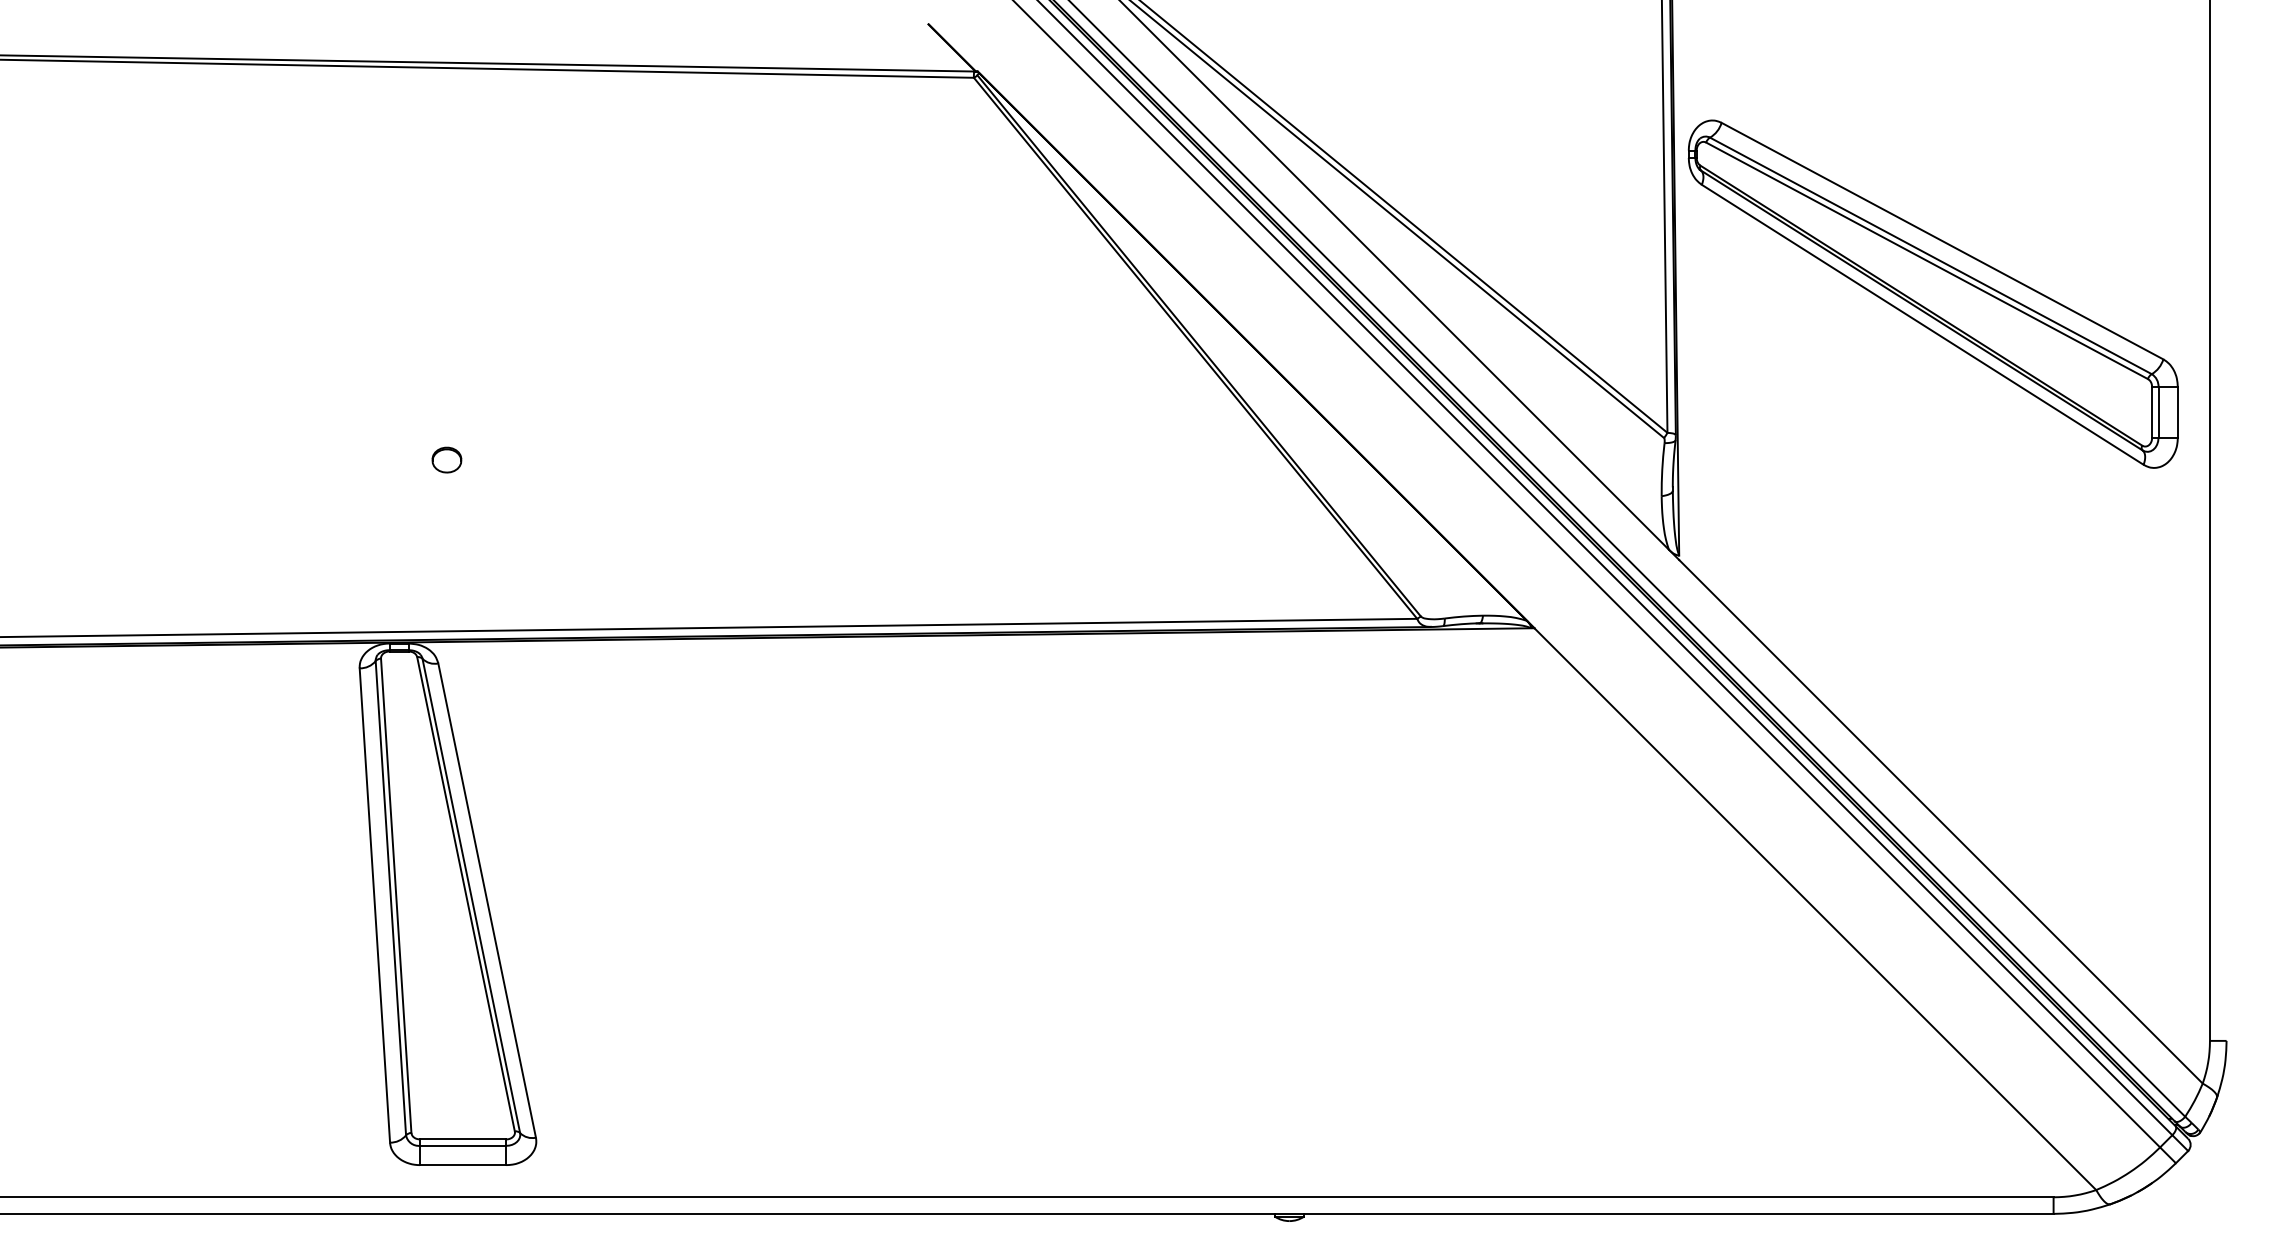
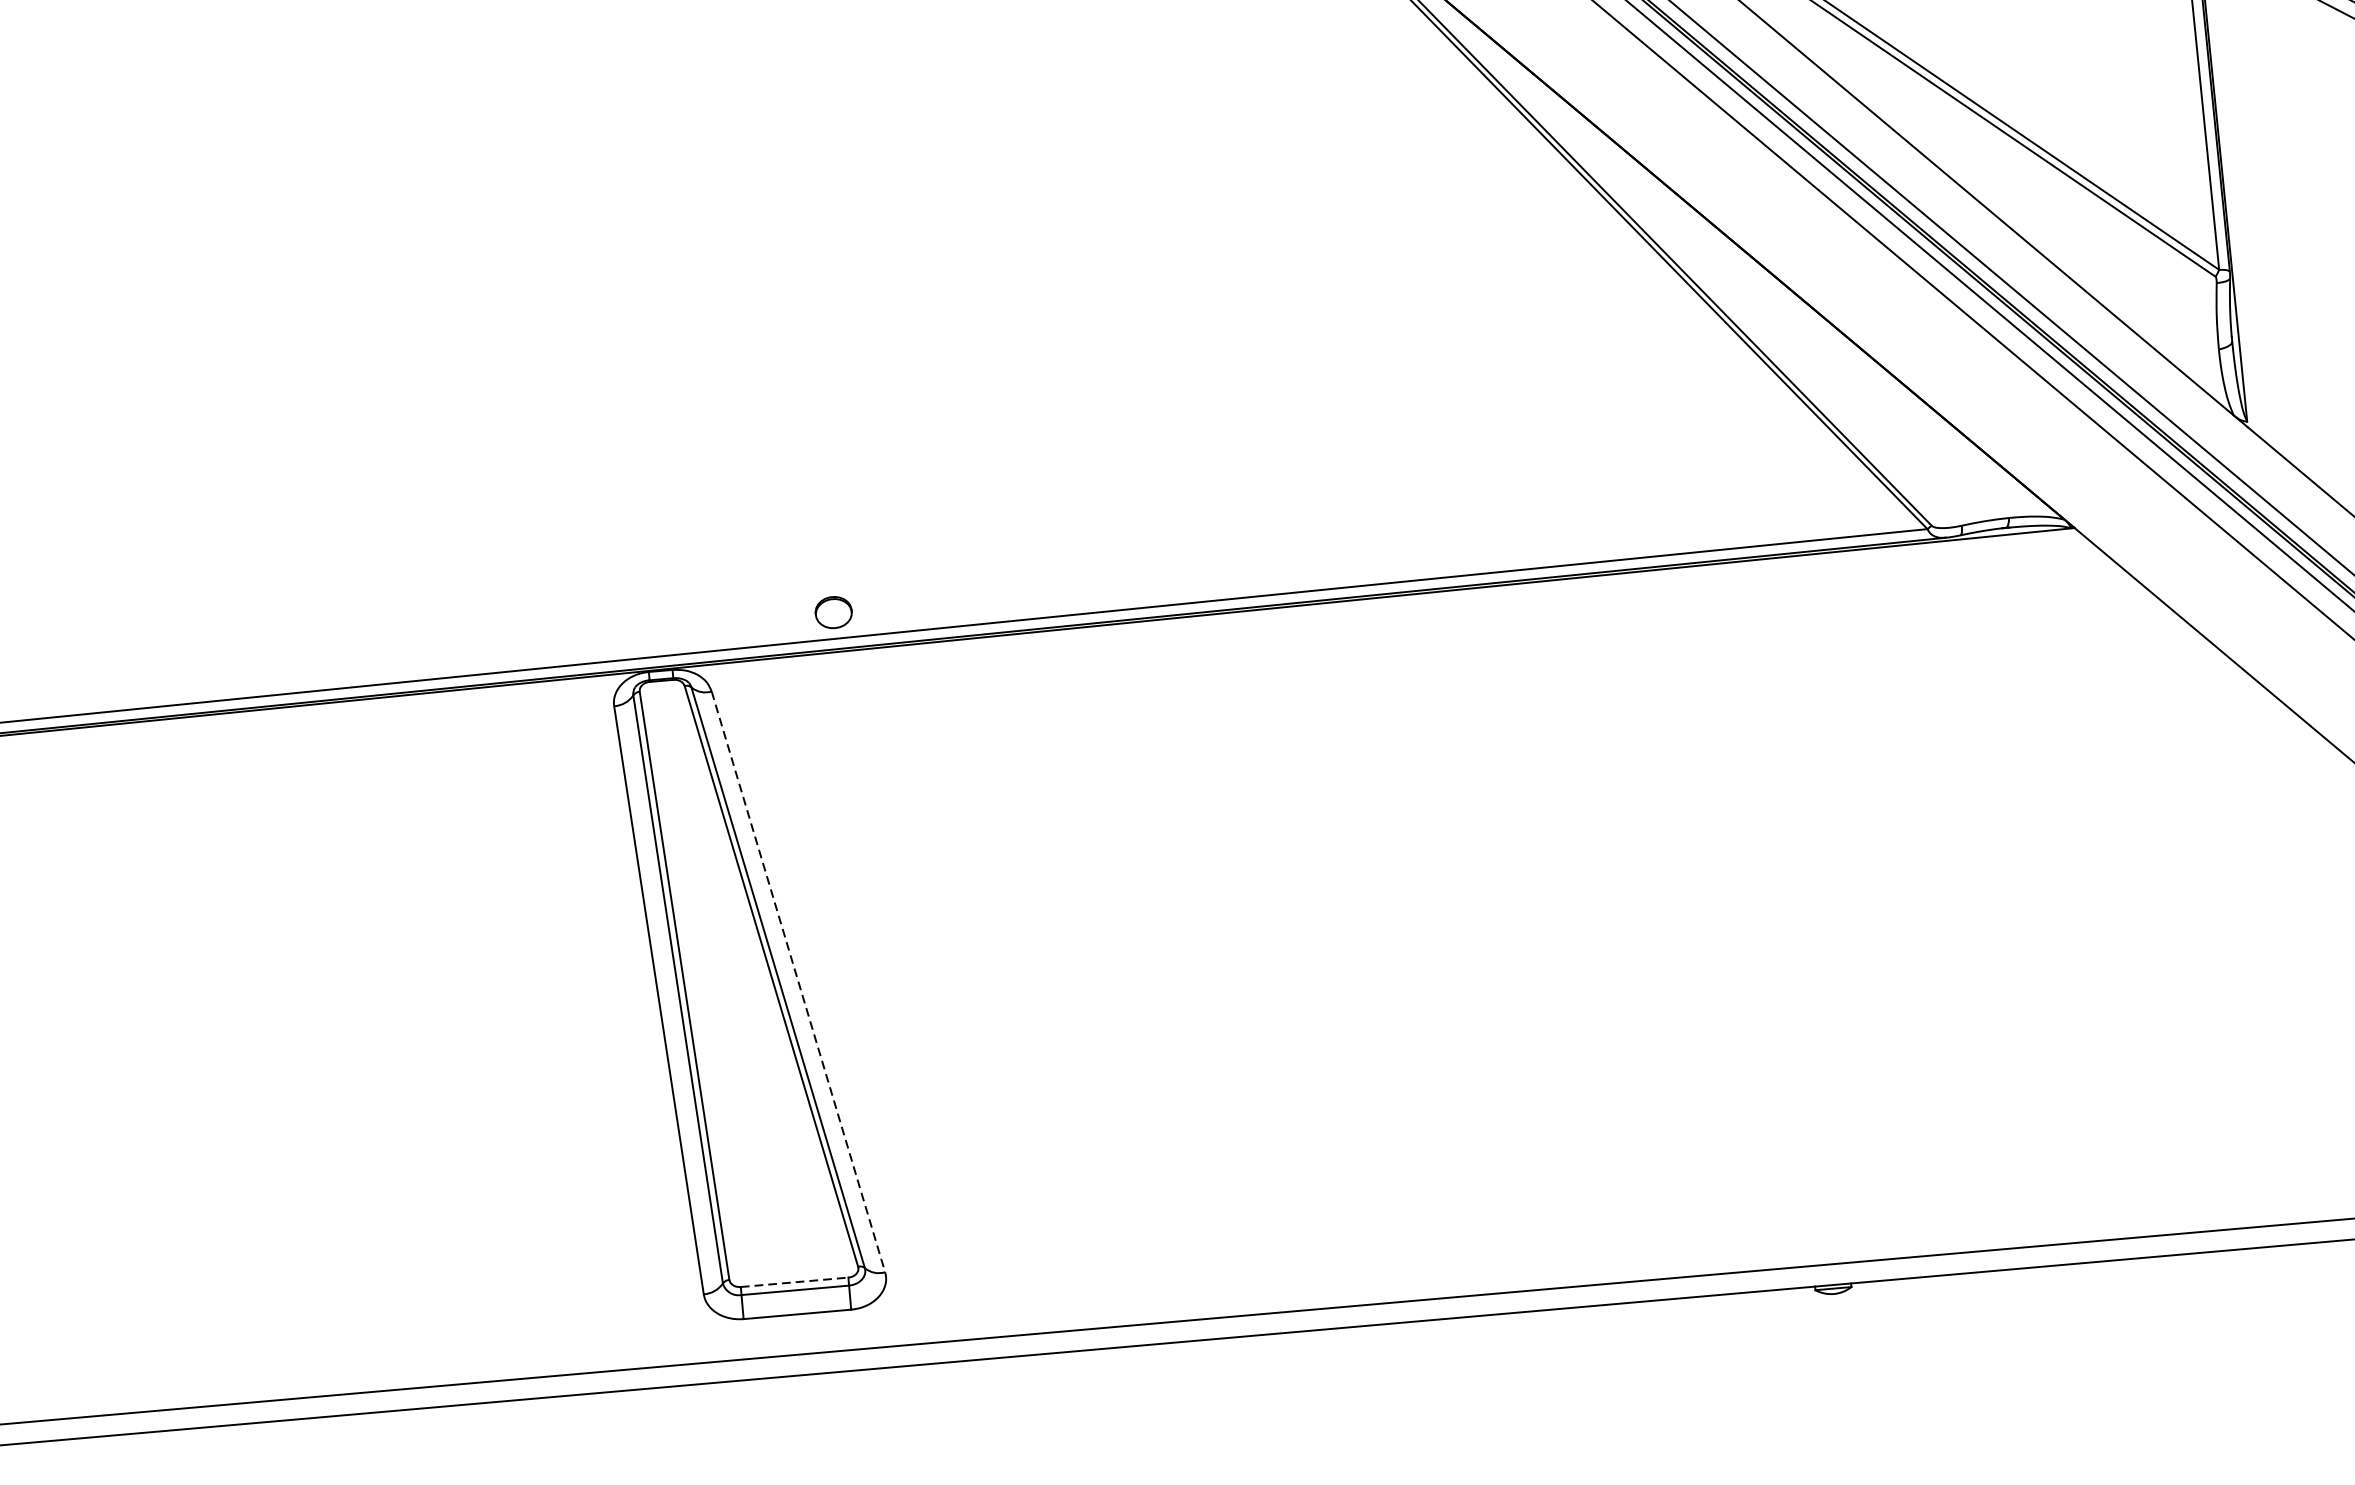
part: (446, 459) -> (833, 611), moved
line: (487, 901) -> (798, 982), solid -> dashed
line: (463, 1139) -> (795, 1282), solid -> dashed

